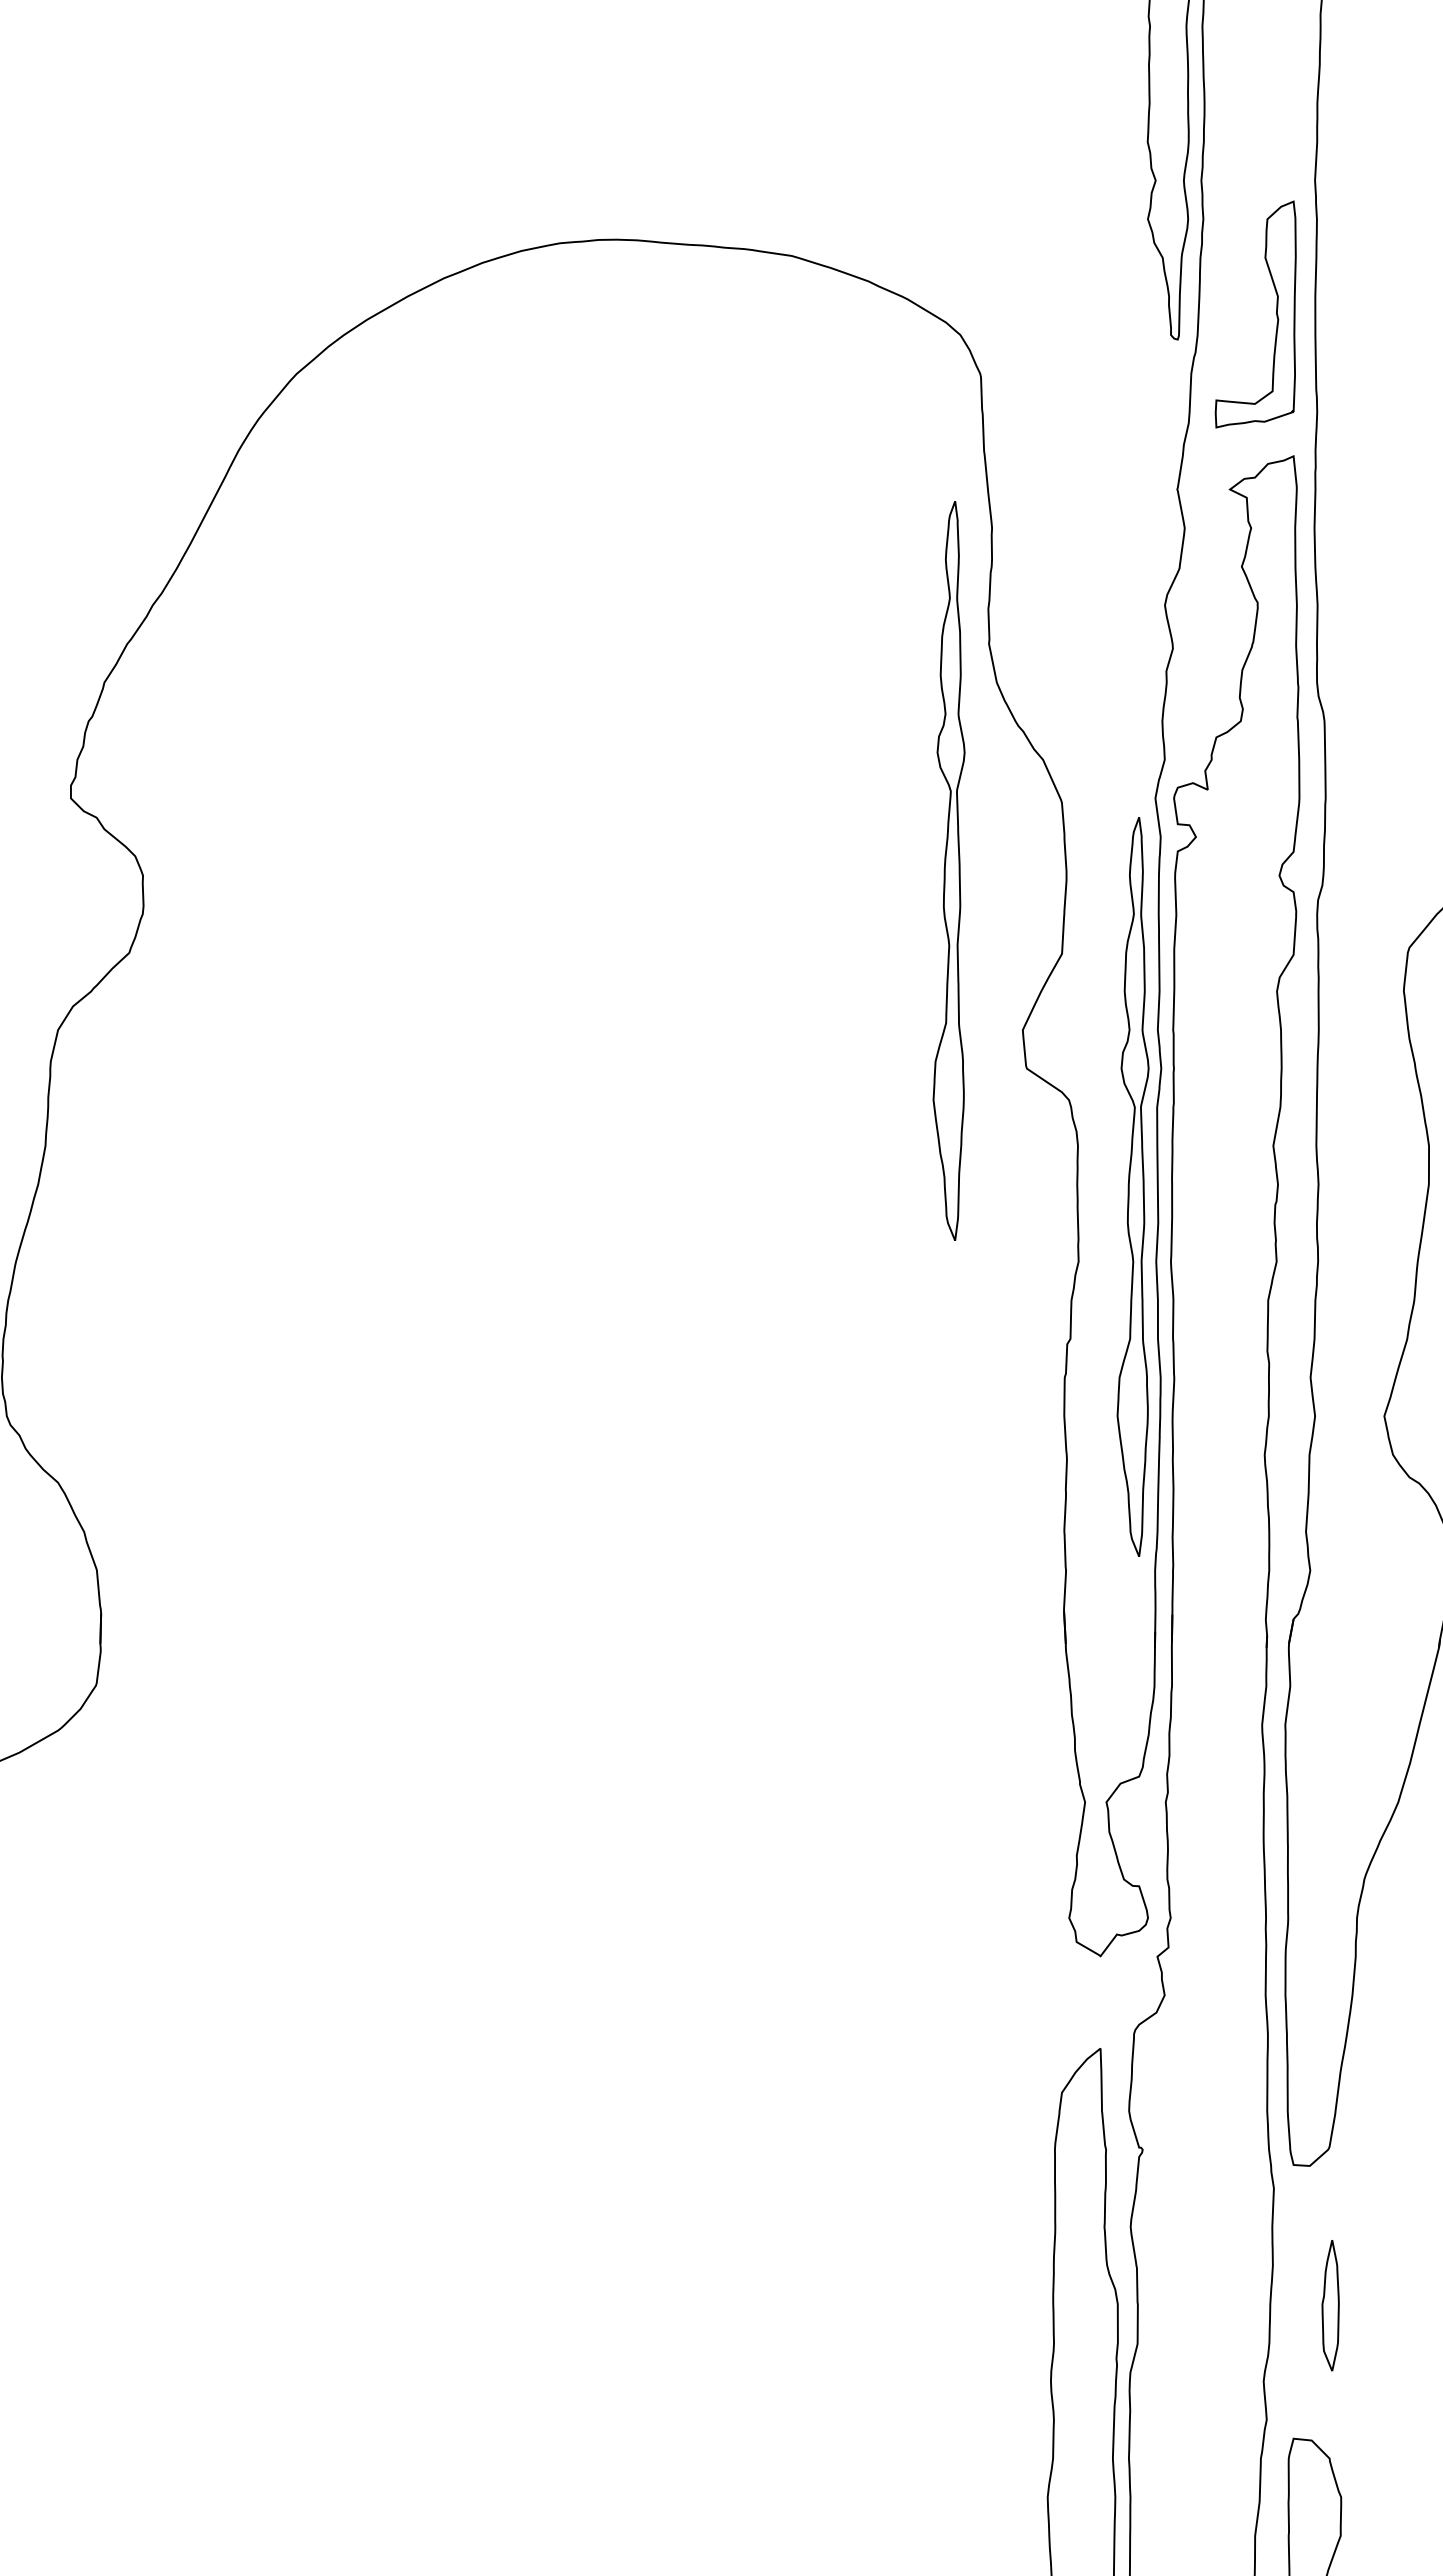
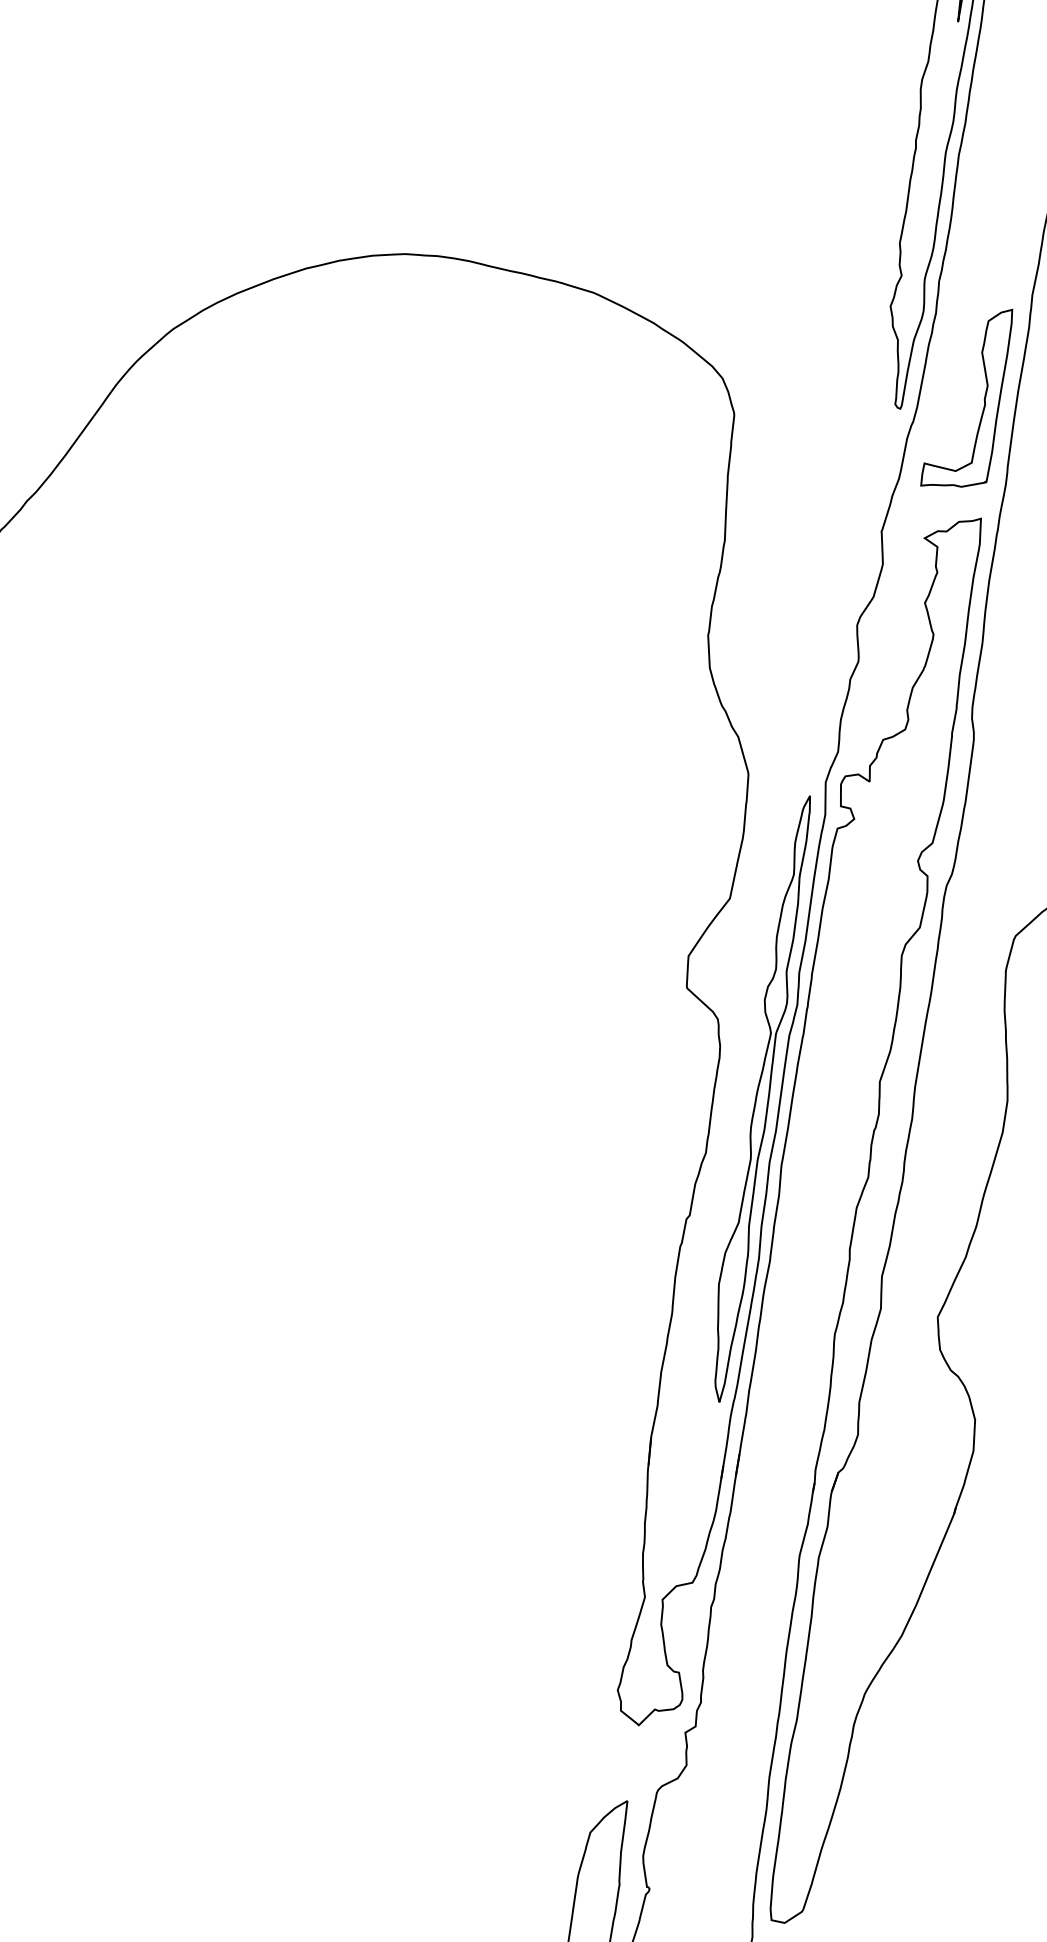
part: (948, 870) -> (647, 816), removed

